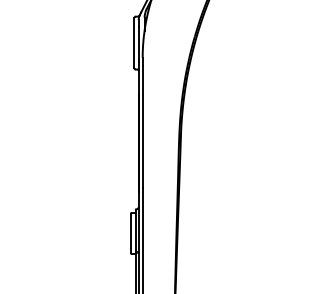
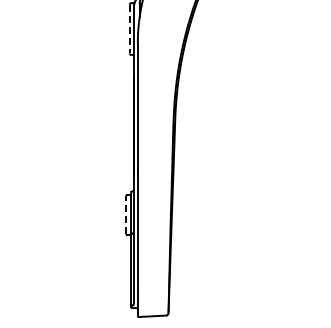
line: (134, 43) -> (129, 29), solid -> dashed
line: (131, 232) -> (126, 214), solid -> dashed

